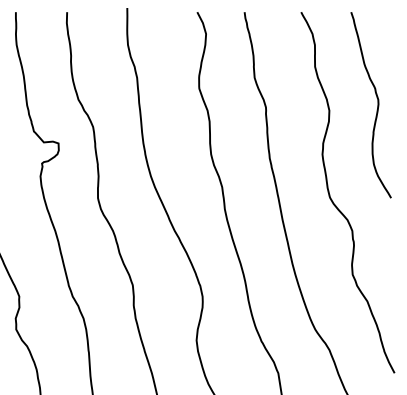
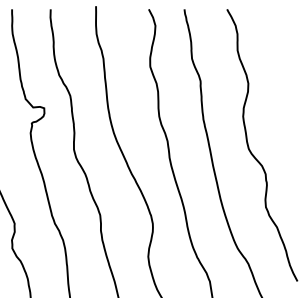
curve: (377, 105) -> (284, 79), removed

